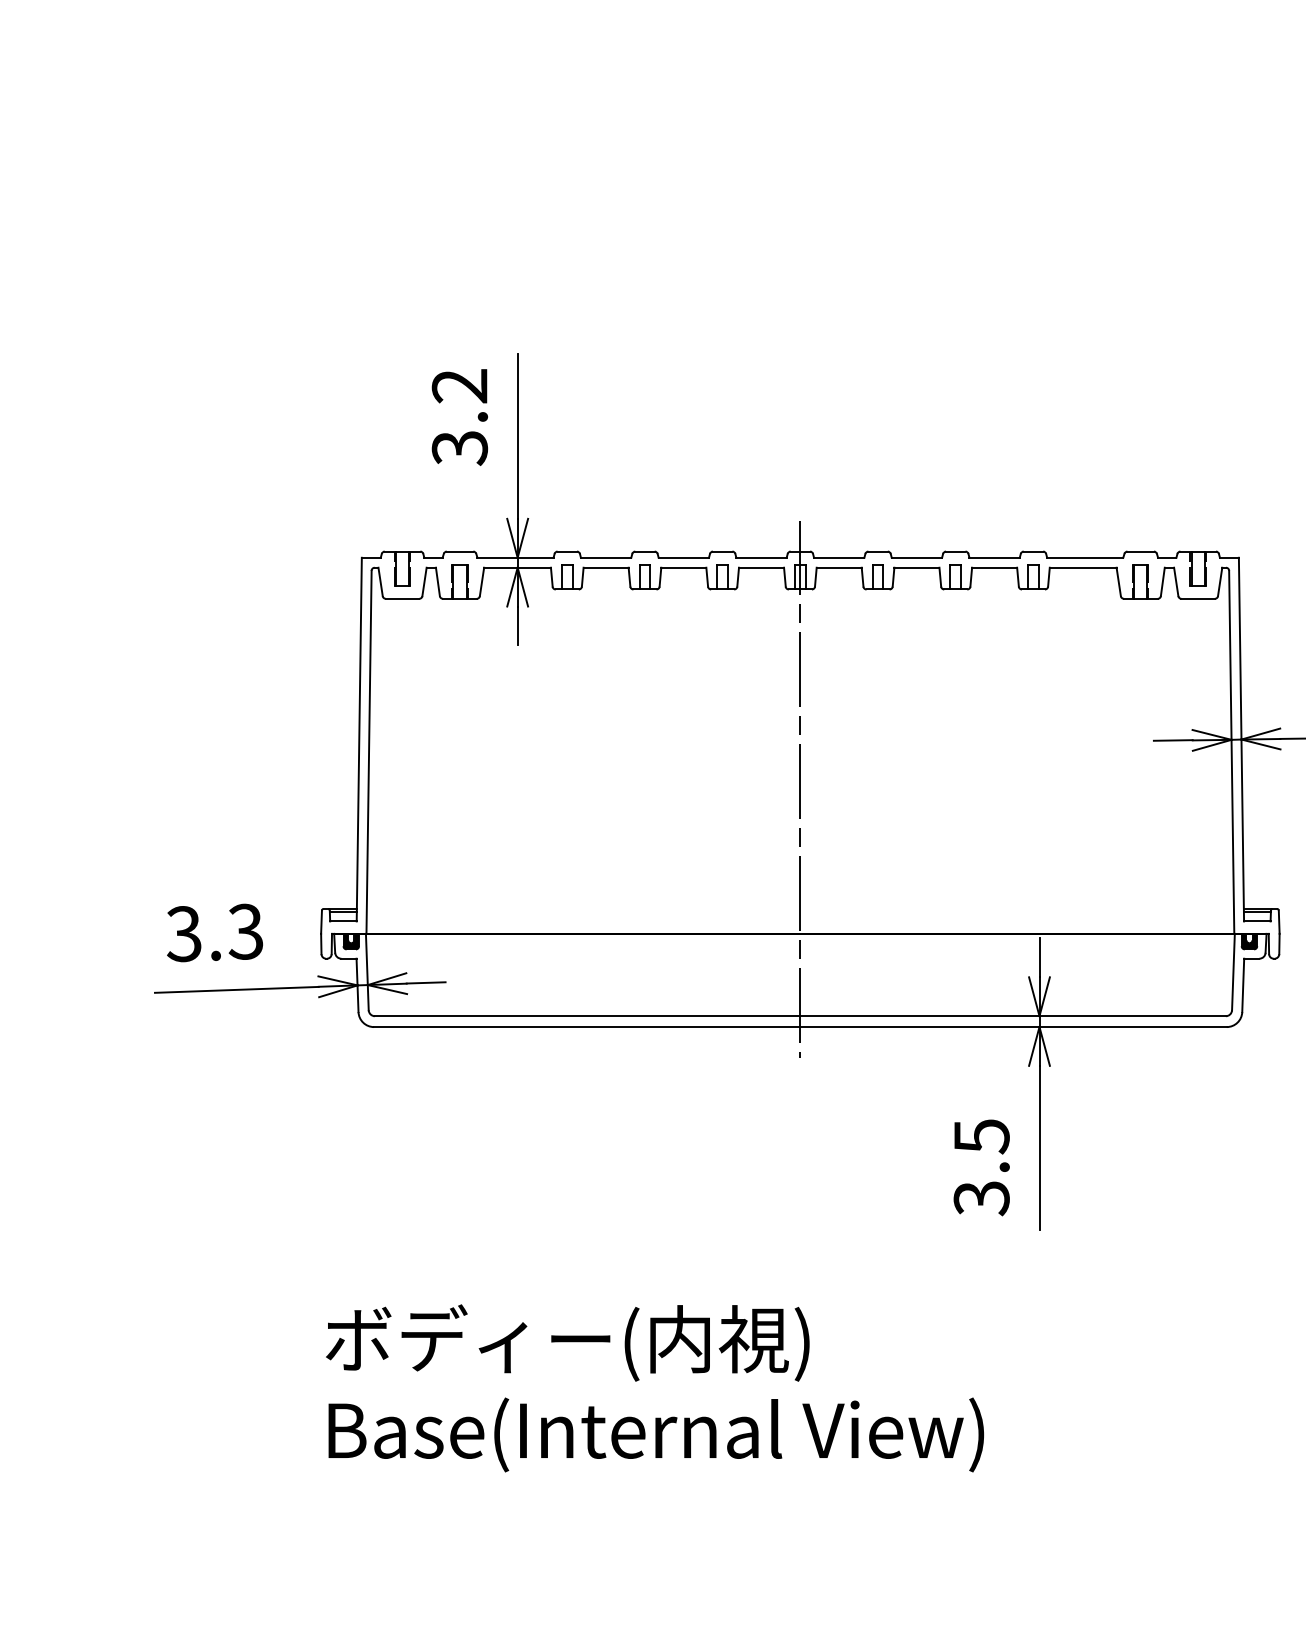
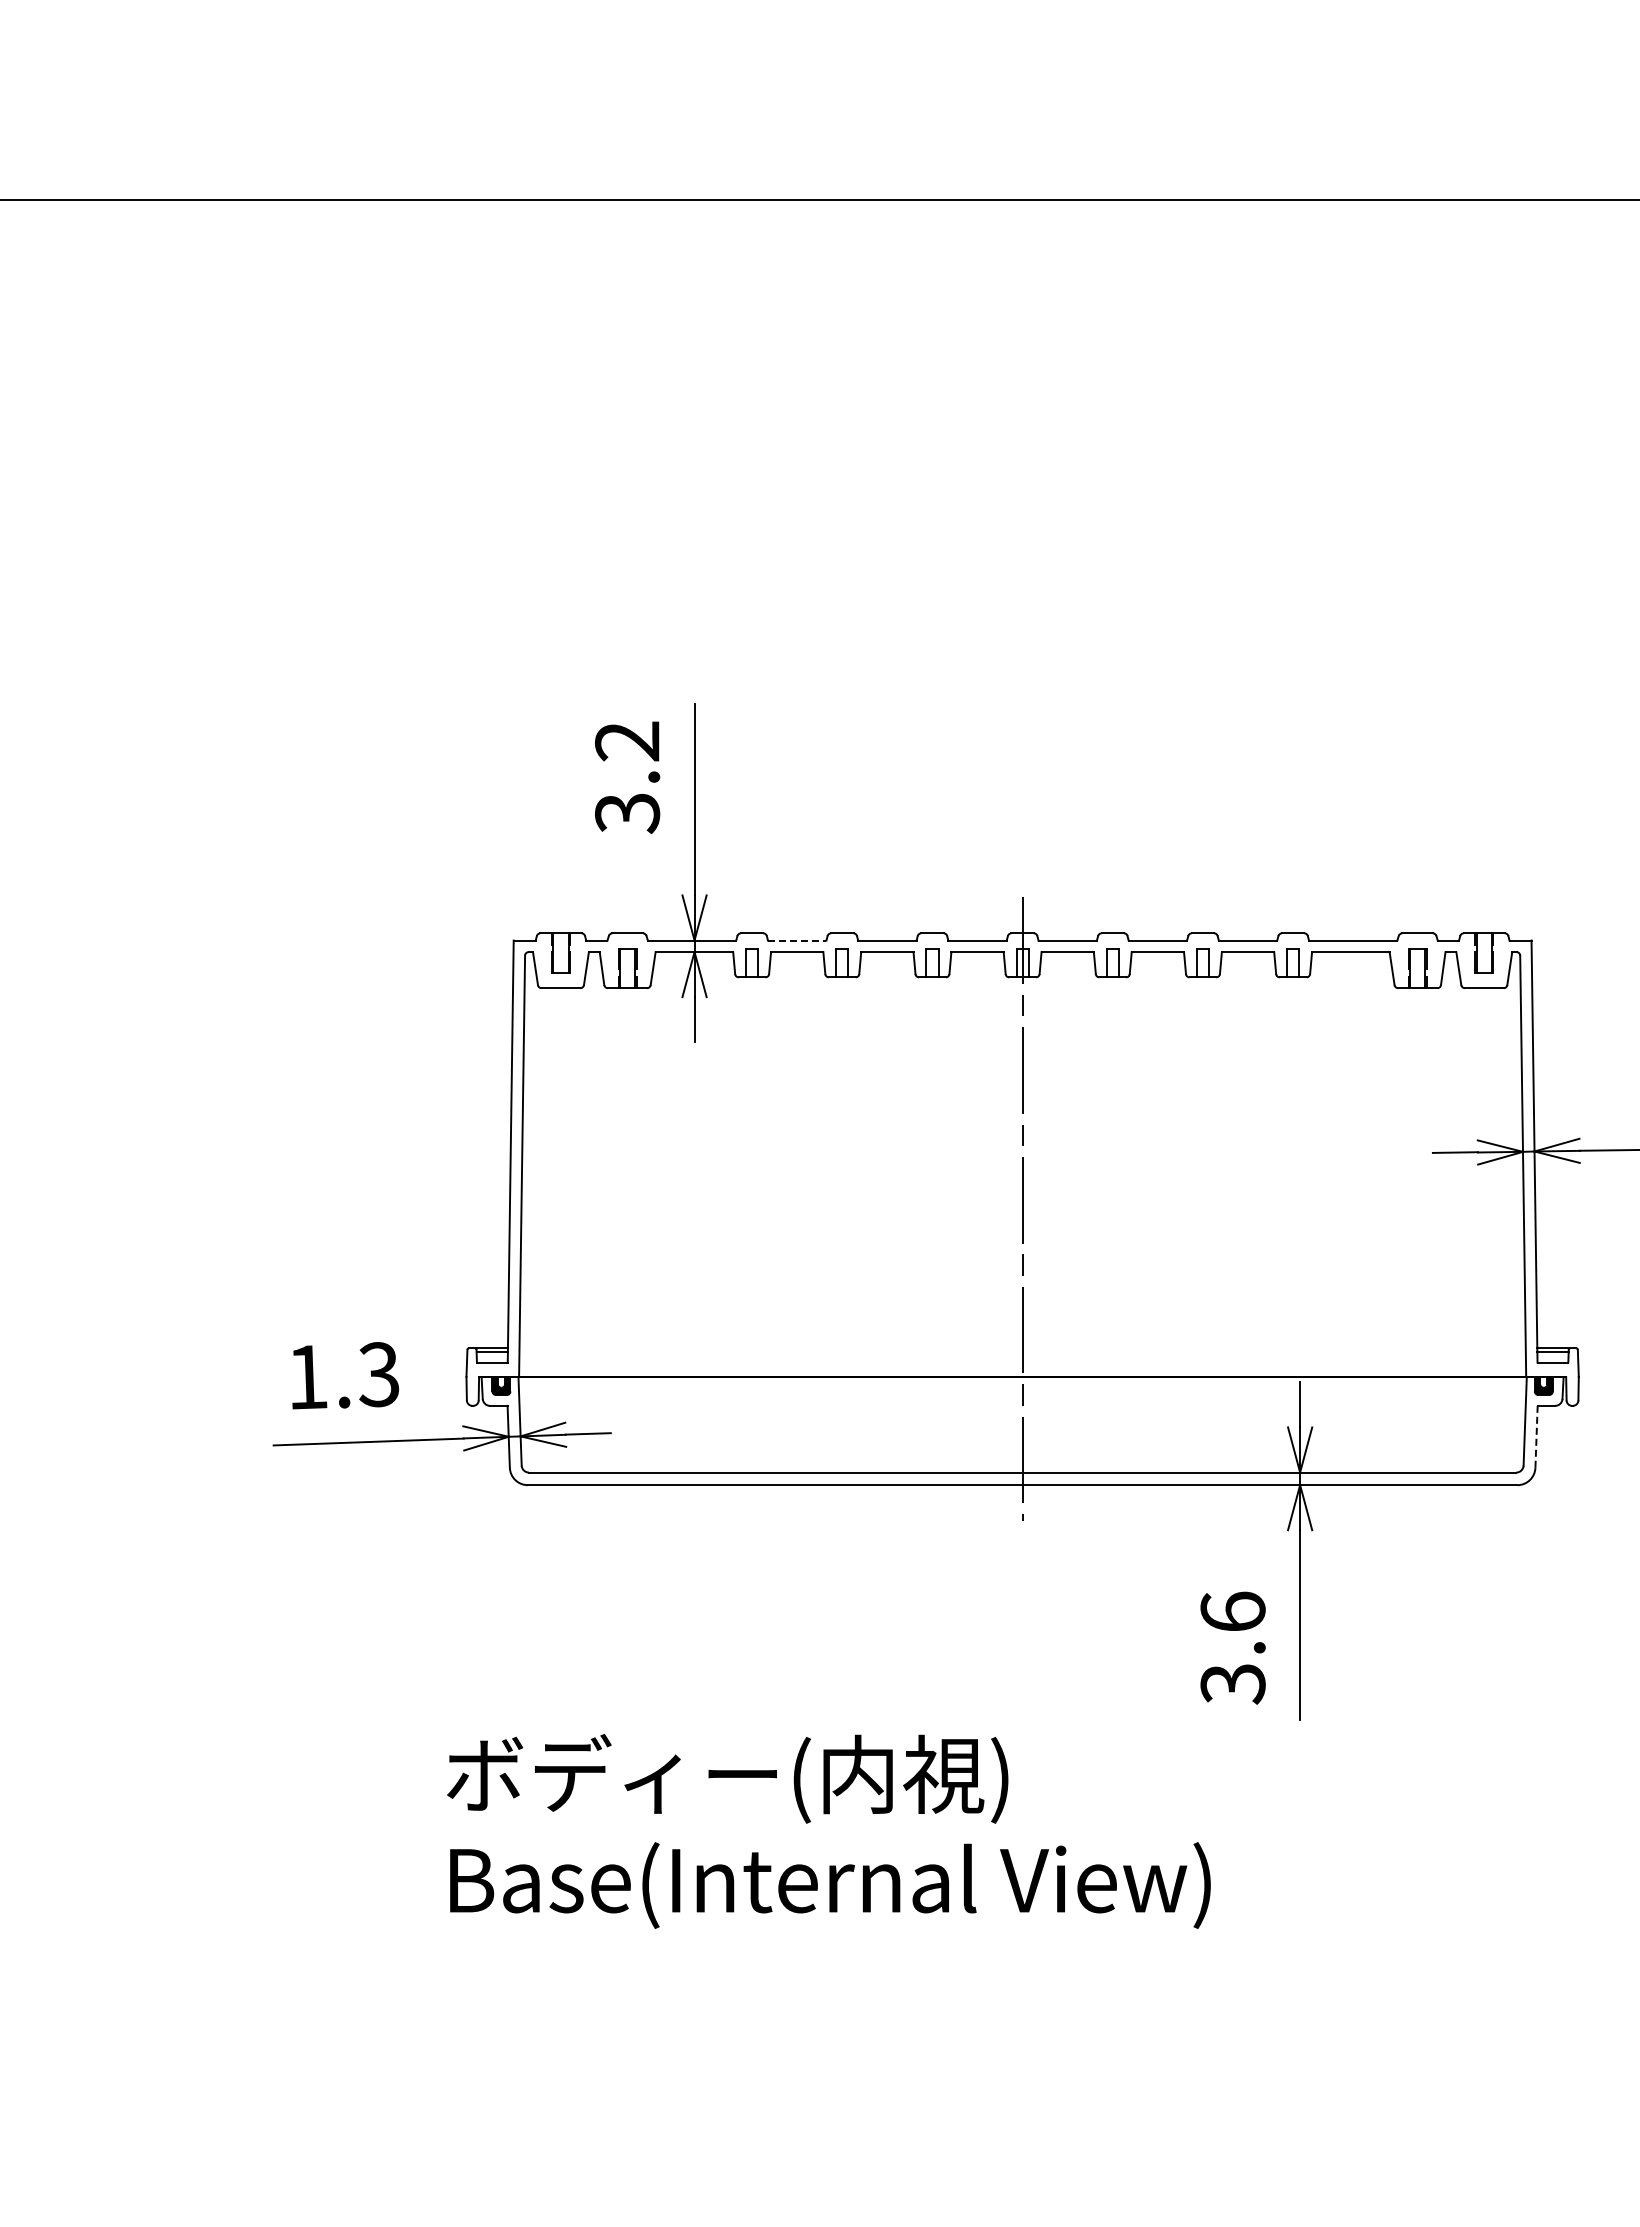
line: (606, 557) -> (797, 940), solid -> dashed
text: (184, 933) -> (307, 1376), 3.3 -> 1.3
line: (1243, 986) -> (1536, 1437), solid -> dashed
text: (981, 1136) -> (1232, 1612), 3.5 -> 3.6
text: (654, 1388) -> (828, 1831), moved

